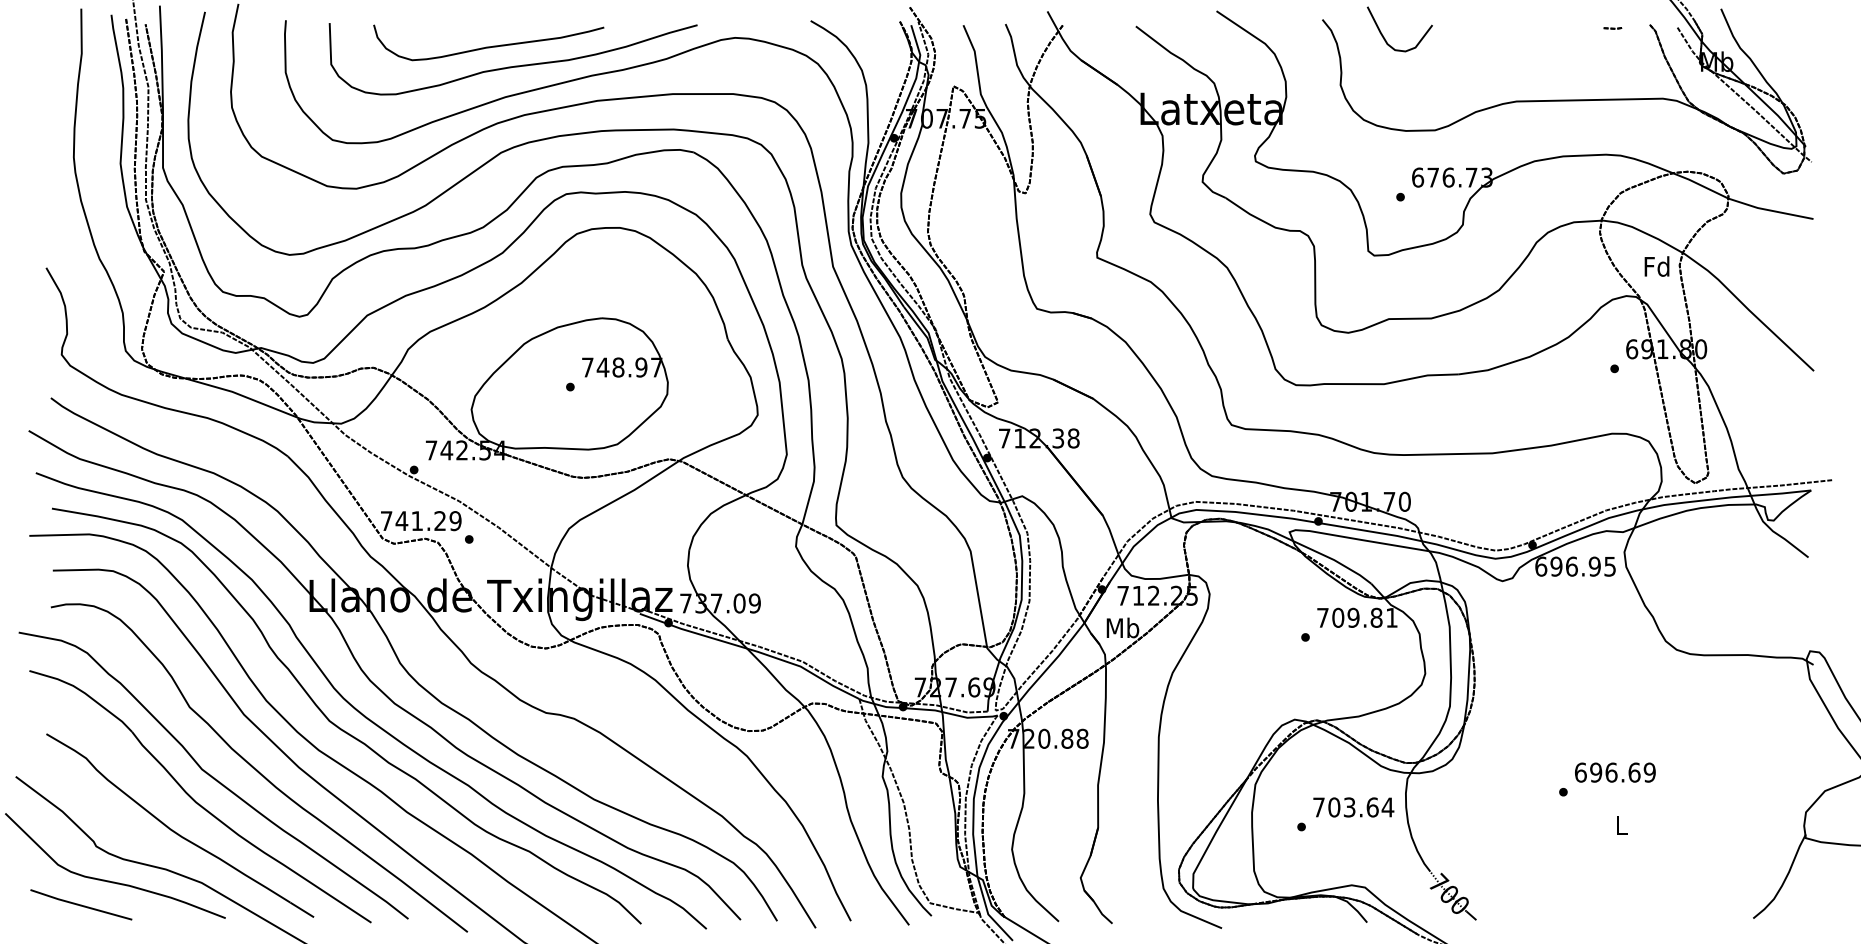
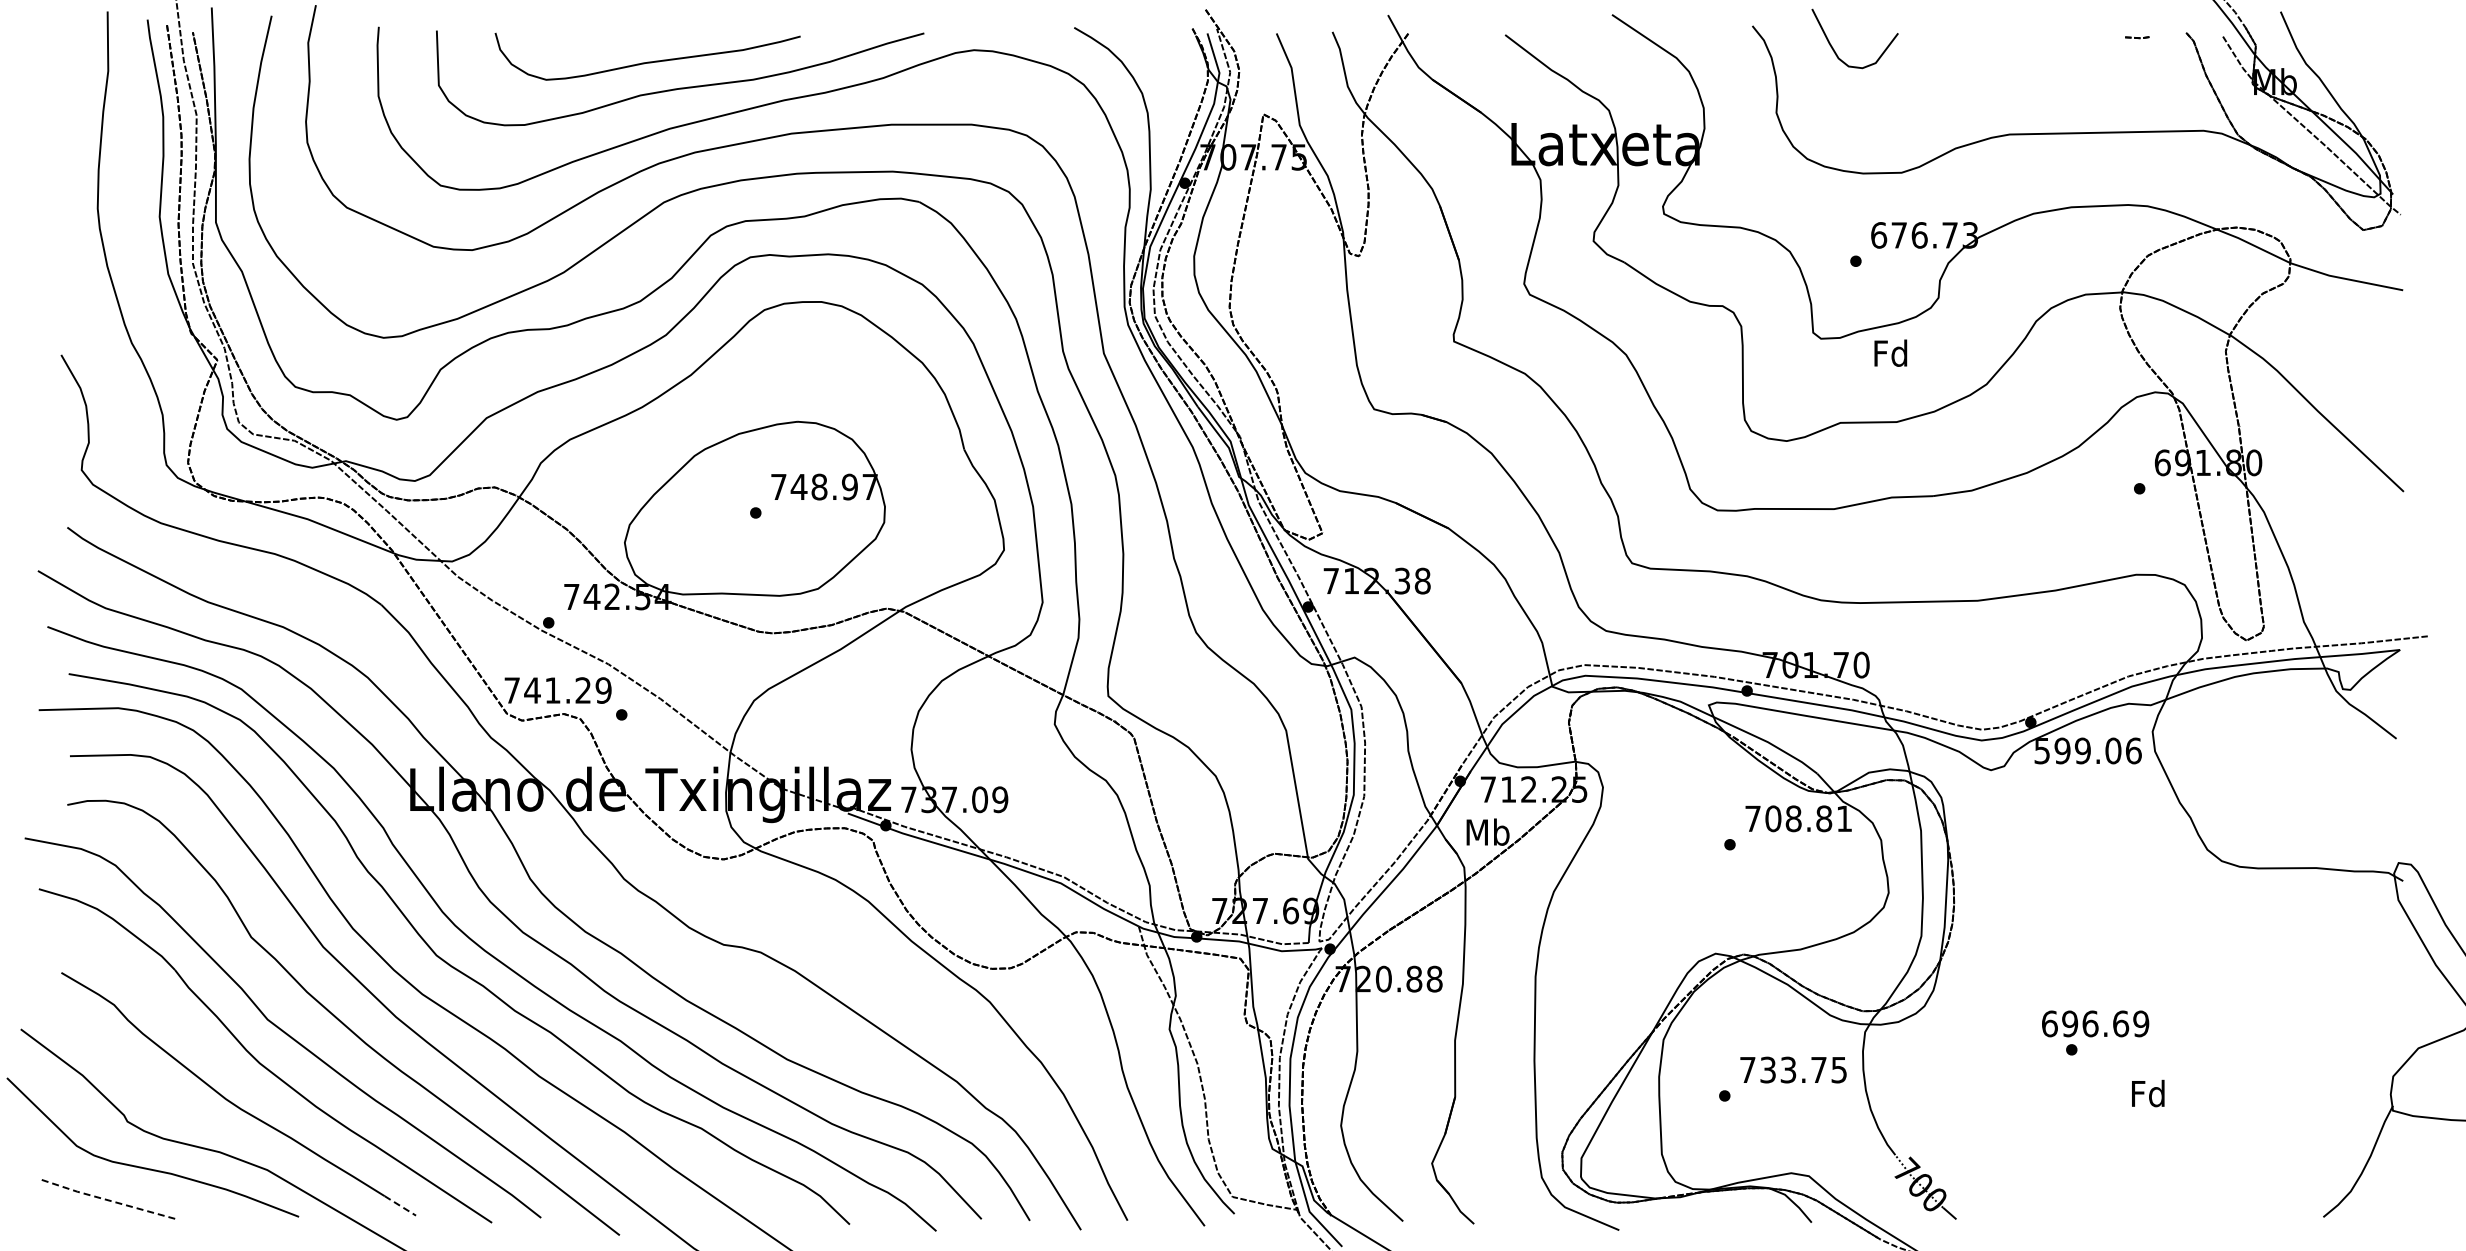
text: (1656, 265) -> (1890, 352), moved
text: (1575, 566) -> (2087, 750), 696.95 -> 599.06
text: (1353, 617) -> (1793, 818), 709.81 -> 708.81
text: (1615, 772) -> (2095, 1023), moved
text: (1360, 807) -> (1803, 1069), 703.64 -> 733.75
text: (1621, 825) -> (2148, 1093), L -> Fd
line: (80, 905) -> (106, 1199), solid -> dashed
line: (302, 910) -> (400, 1206), solid -> dashed

